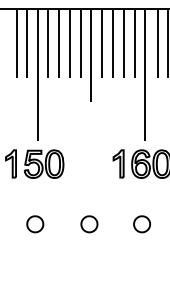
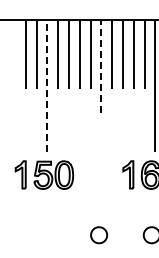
line: (91, 55) -> (101, 66), solid -> dashed
line: (37, 75) -> (47, 86), solid -> dashed
part: (35, 224) -> (45, 235), removed

